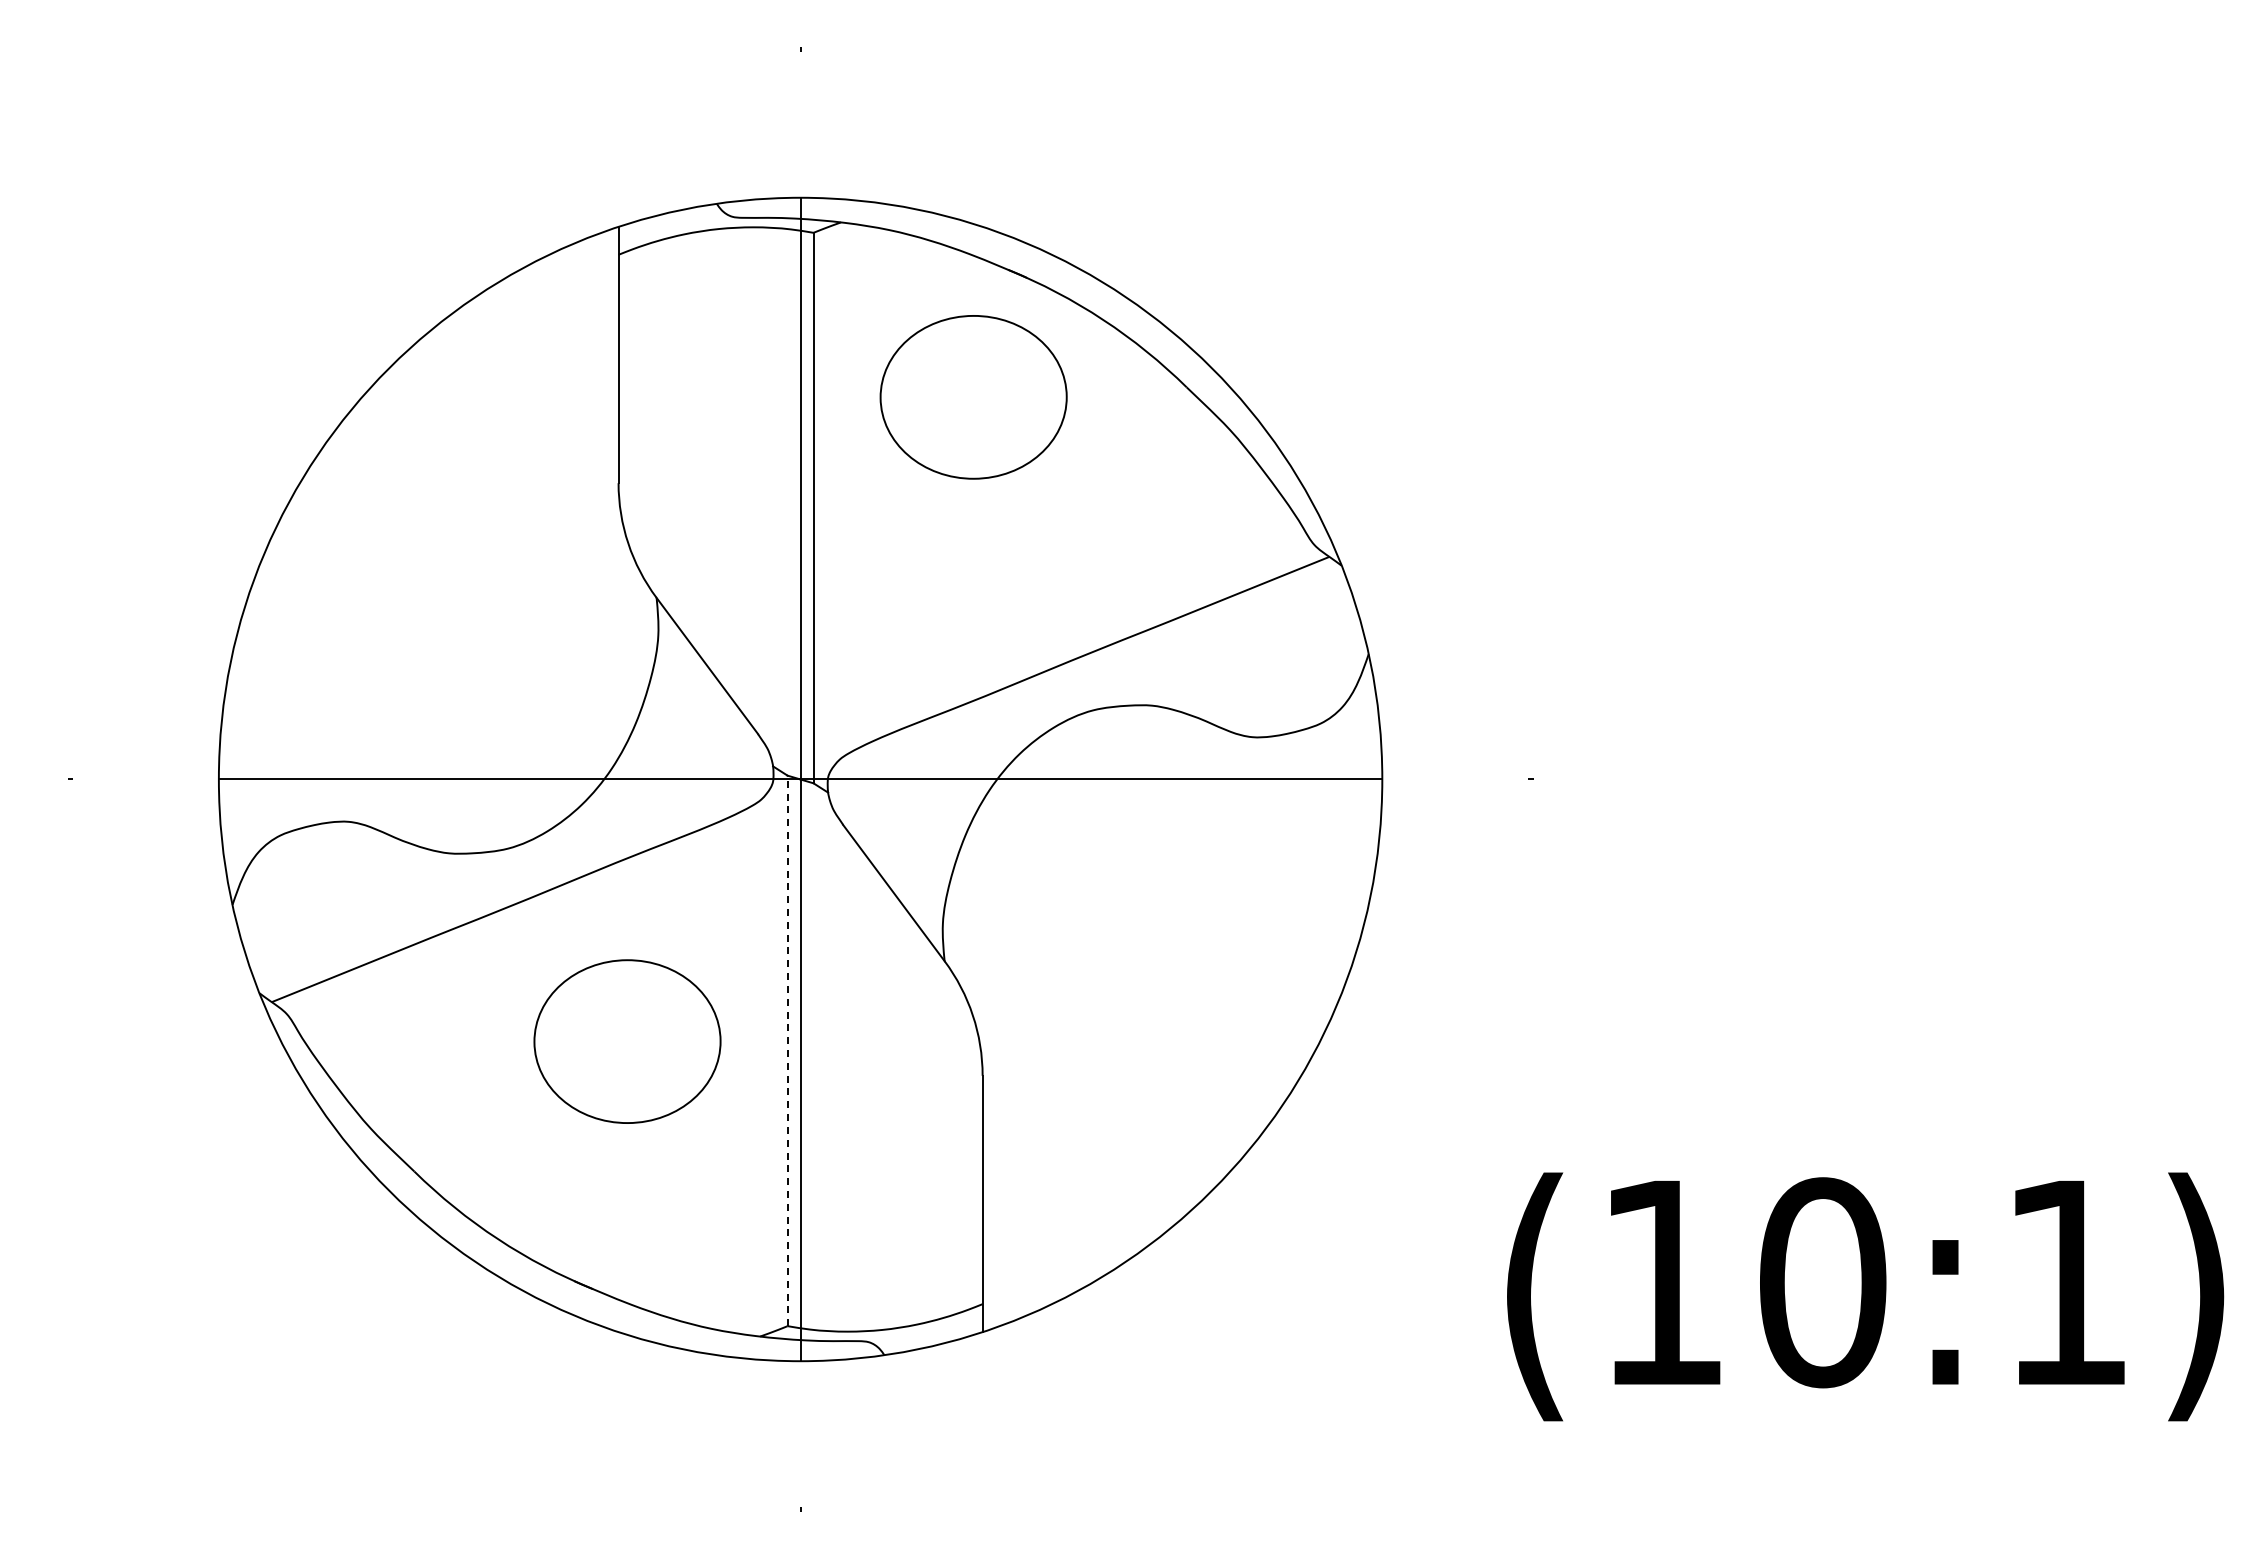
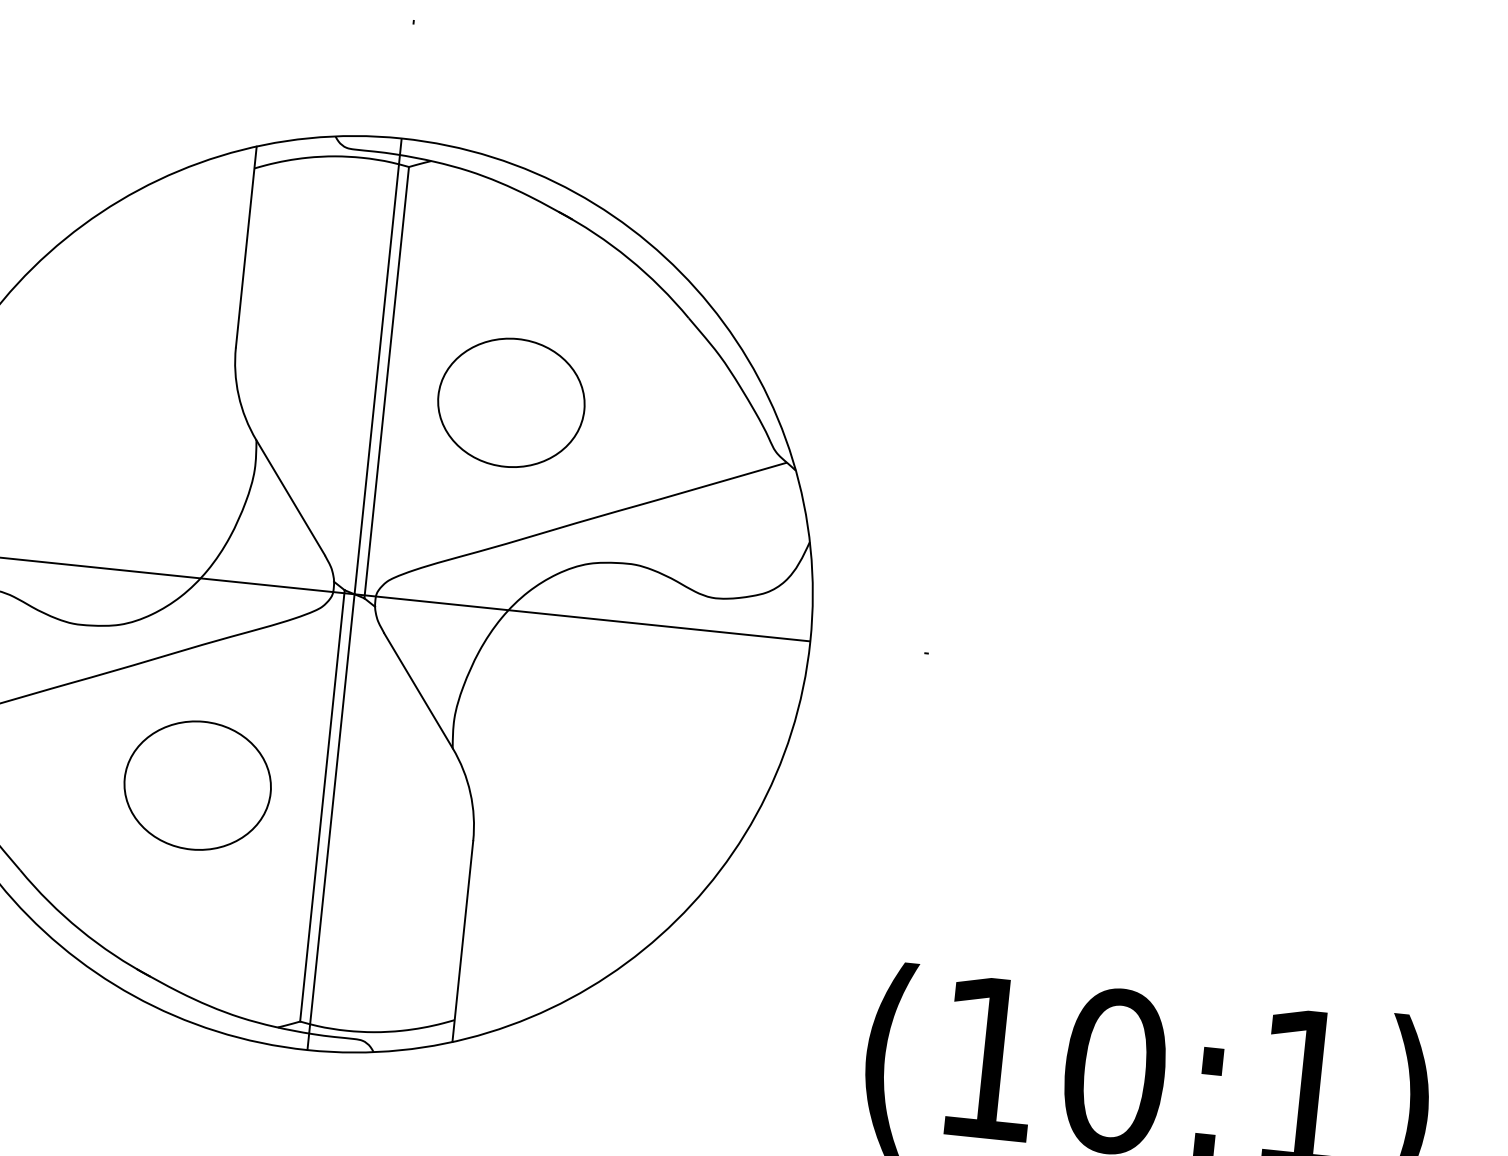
part: (973, 397) -> (511, 403), moved
line: (787, 1050) -> (322, 805), dashed -> solid

